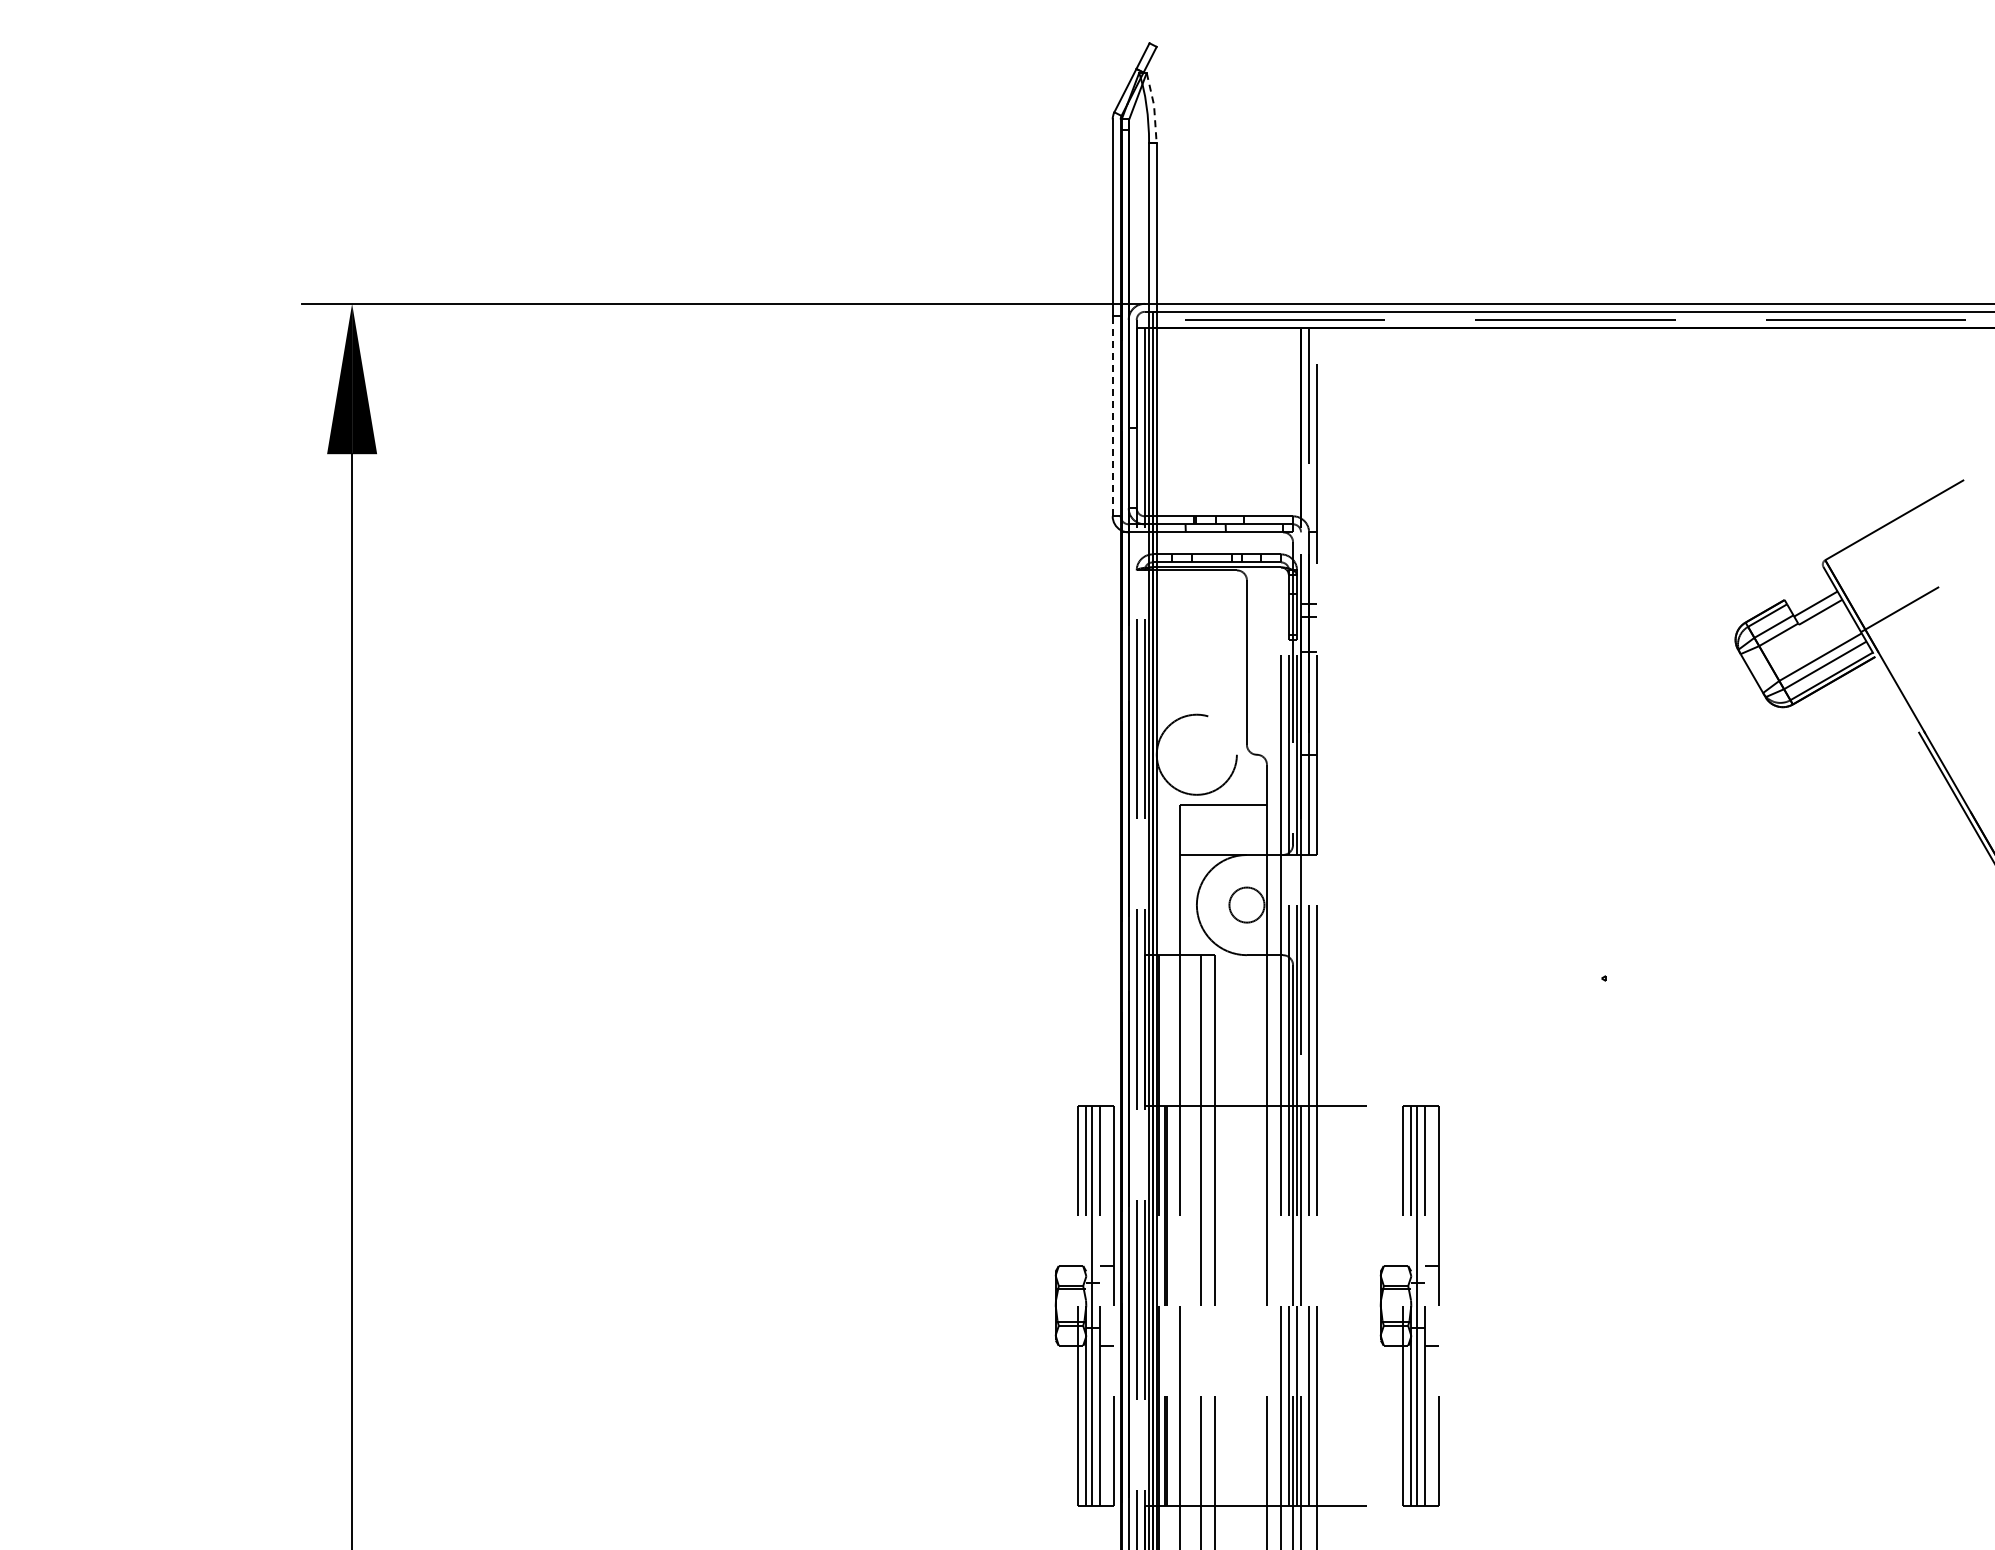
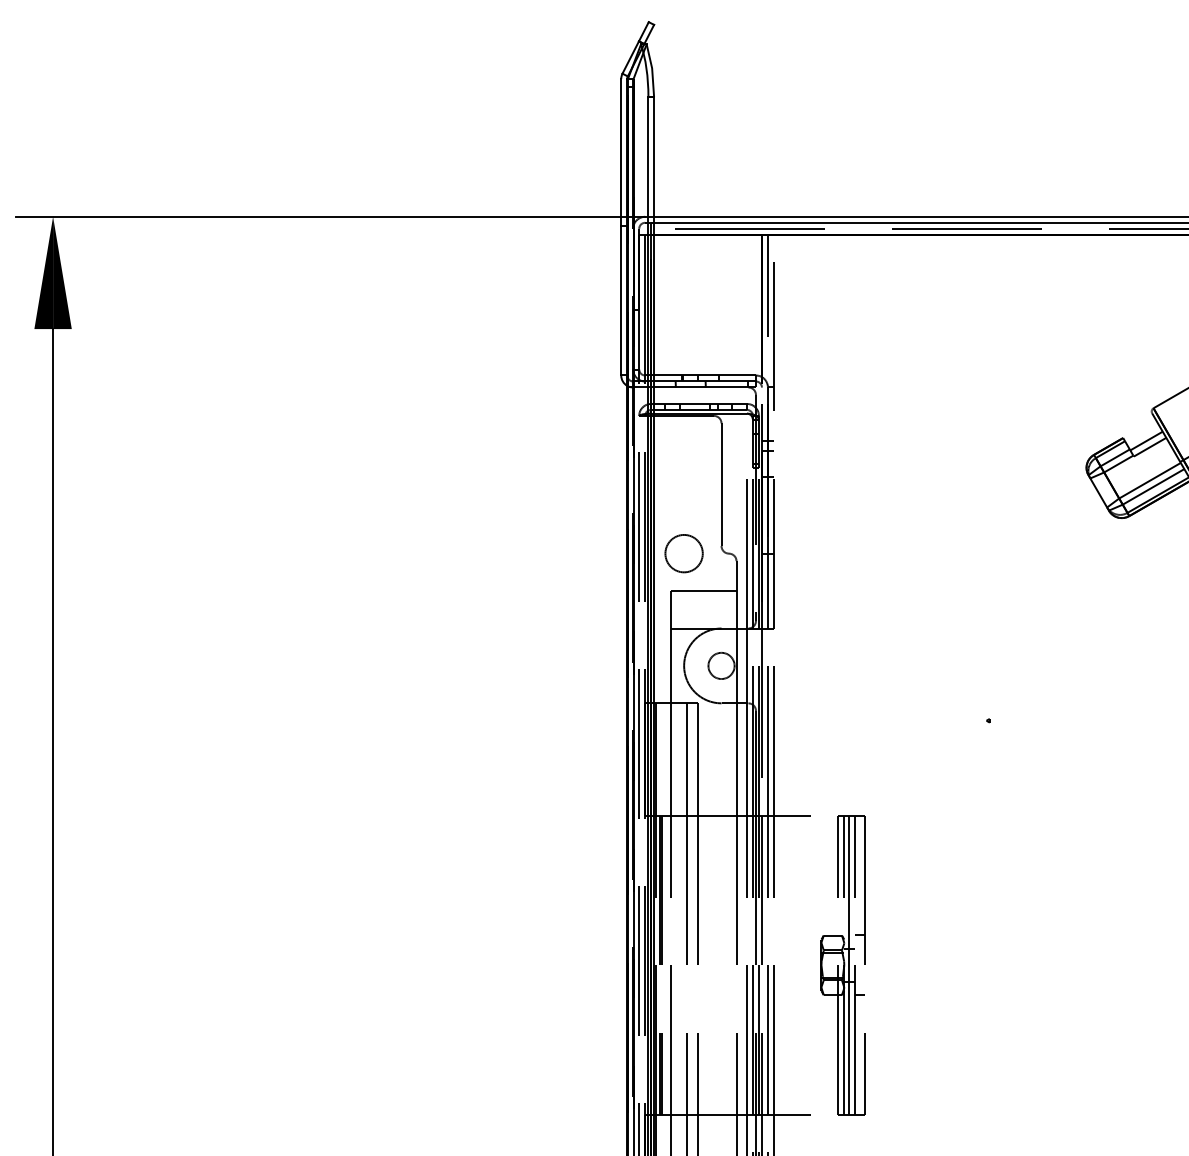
line: (1154, 108) -> (652, 70), dashed -> solid
line: (1112, 415) -> (621, 300), dashed -> solid
circle: (1196, 754) -> (683, 553), size x0.62
part: (1084, 1305) -> (600, 965), removed

